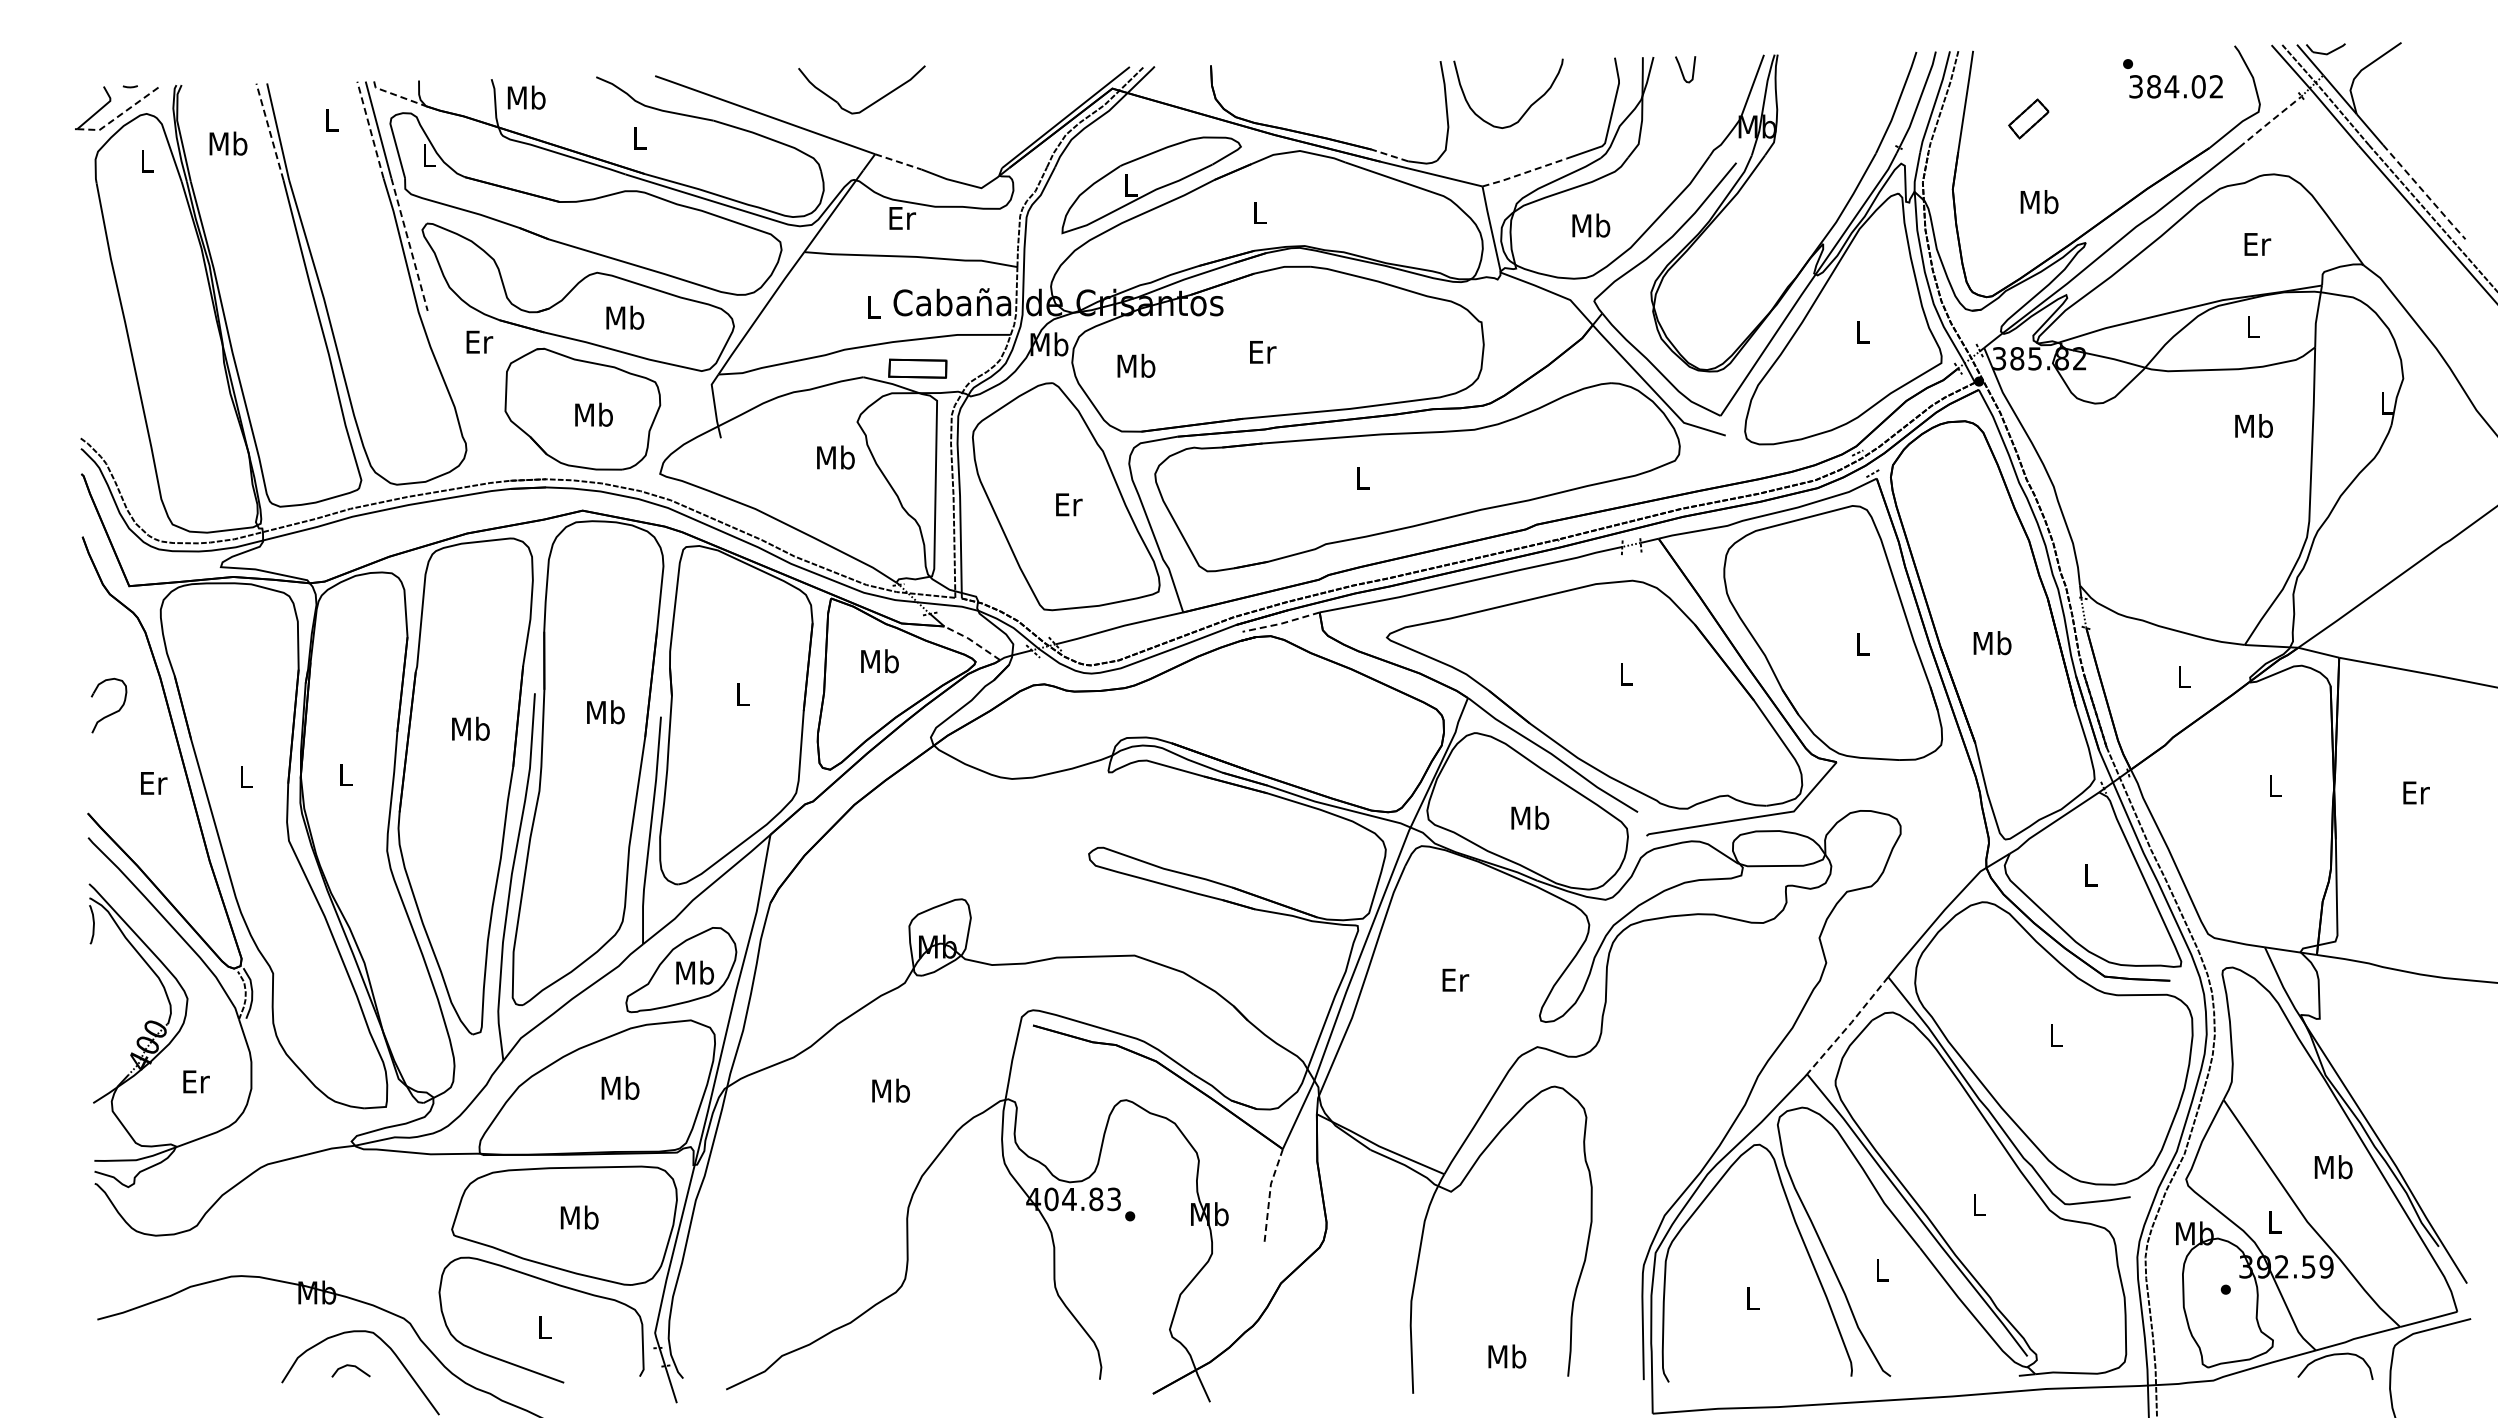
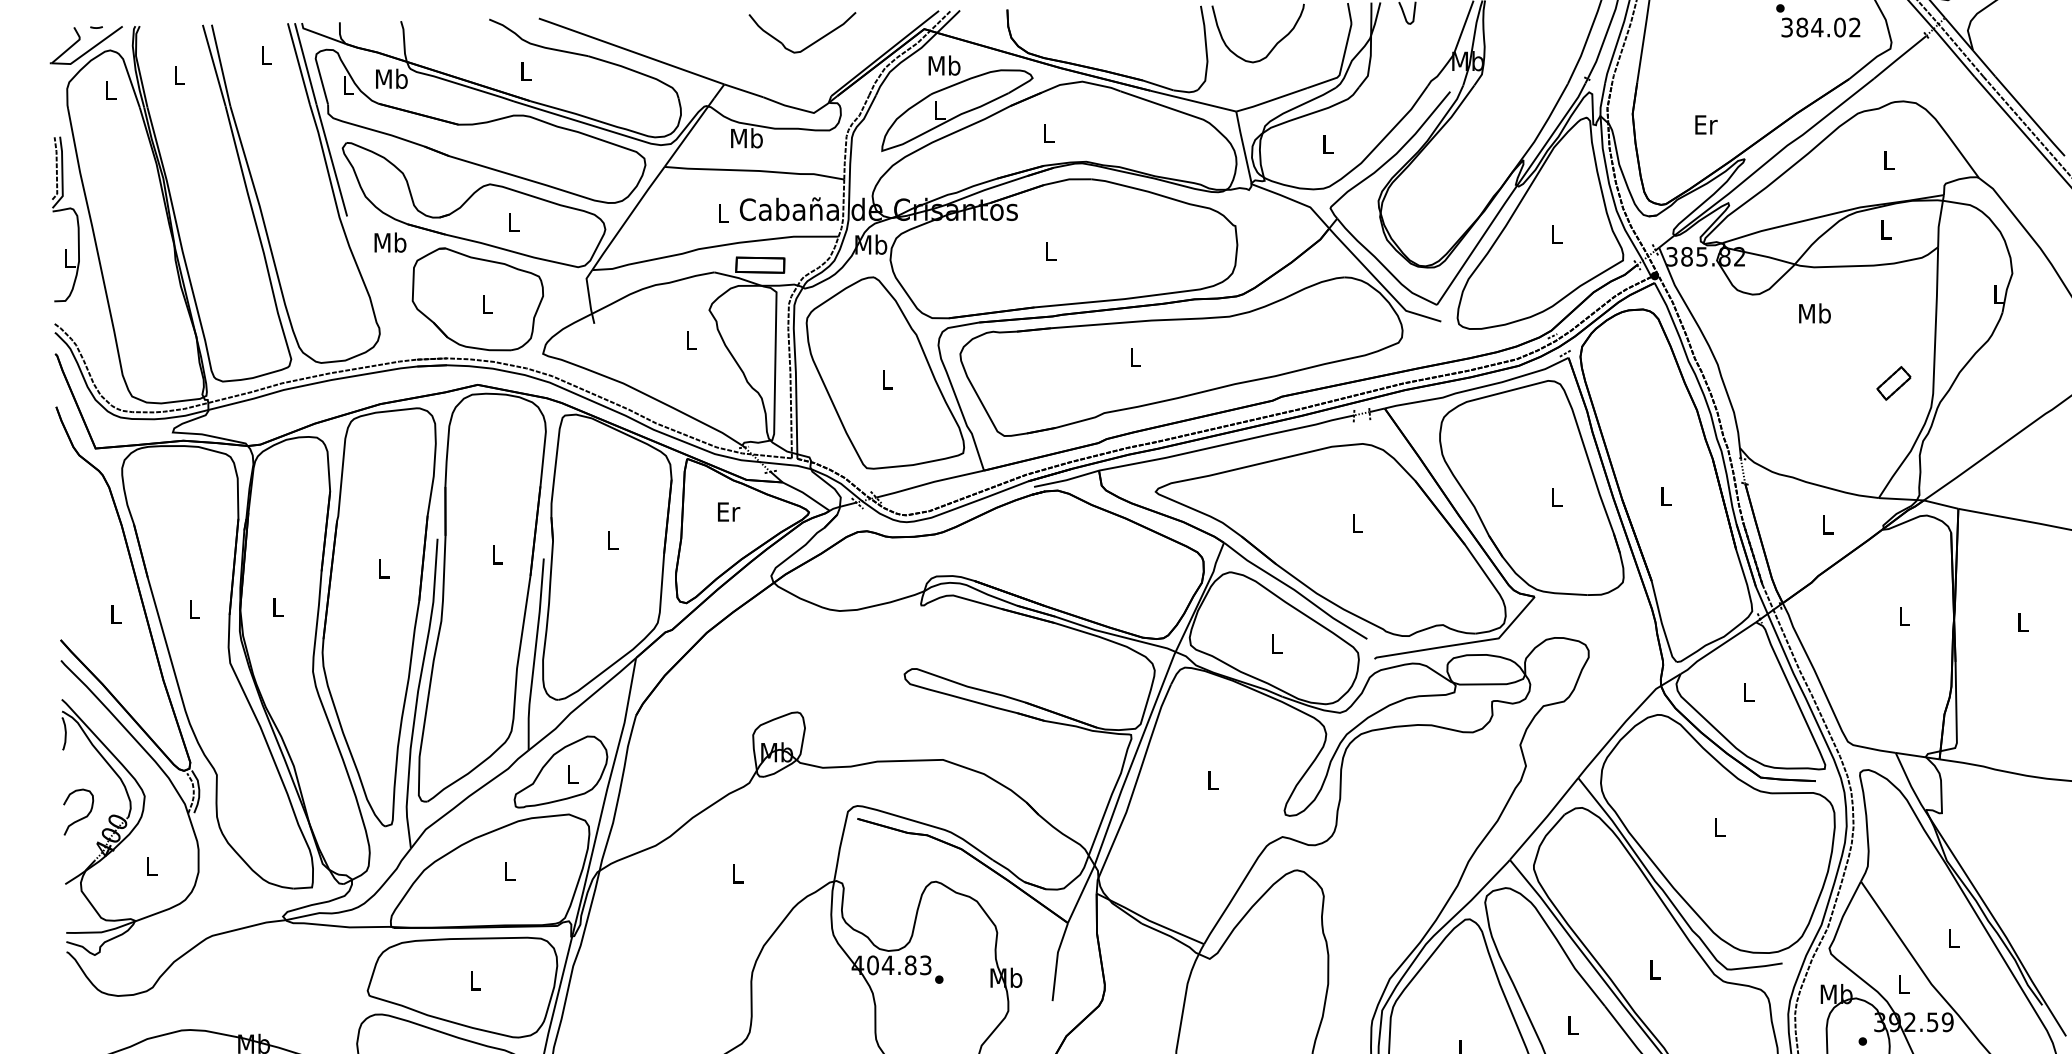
line: (397, 95) -> (321, 34), dashed -> solid
text: (526, 97) -> (391, 78), moved
part: (871, 103) -> (810, 44), moved
line: (121, 114) -> (89, 50), dashed -> solid
part: (2028, 118) -> (1893, 383), moved
line: (2269, 122) -> (1899, 57), dashed -> solid
line: (370, 129) -> (298, 63), dashed -> solid
line: (269, 131) -> (213, 65), dashed -> solid
text: (228, 143) -> (179, 75), Mb -> L
line: (1389, 155) -> (1157, 85), dashed -> solid
line: (898, 162) -> (744, 91), dashed -> solid
line: (1524, 173) -> (1271, 100), dashed -> solid
line: (2424, 193) -> (2030, 117), dashed -> solid
text: (2039, 202) -> (1705, 125), Mb -> Er
text: (901, 218) -> (746, 138), Er -> Mb
text: (1591, 225) -> (1328, 144), Mb -> L
line: (409, 244) -> (331, 160), dashed -> solid
text: (2257, 244) -> (1889, 160), Er -> L
part: (89, 304) -> (62, 211), added
text: (625, 317) -> (513, 222), Mb -> L
text: (478, 341) -> (389, 242), Er -> Mb
text: (1263, 352) -> (1051, 251), Er -> L
text: (1136, 365) -> (944, 65), moved
text: (593, 414) -> (486, 303), Mb -> L
text: (2253, 425) -> (1814, 313), moved
text: (835, 457) -> (690, 340), Mb -> L
text: (1069, 504) -> (888, 379), Er -> L
line: (1281, 623) -> (1066, 479), dashed -> solid
line: (972, 641) -> (806, 495), dashed -> solid
text: (1992, 643) -> (1666, 496), Mb -> L
text: (879, 661) -> (727, 511), Mb -> Er
part: (112, 712) -> (81, 817), moved
text: (605, 712) -> (497, 554), Mb -> L
text: (470, 728) -> (383, 568), Mb -> L
text: (154, 783) -> (116, 614), Er -> L
text: (2416, 792) -> (2023, 622), Er -> L
text: (1530, 817) -> (1276, 643), Mb -> L
text: (695, 972) -> (572, 774), Mb -> L
text: (1455, 979) -> (1213, 780), Er -> L
line: (1848, 1026) -> (1544, 819), dashed -> solid
text: (196, 1081) -> (152, 866), Er -> L
text: (620, 1087) -> (509, 871), Mb -> L
text: (890, 1090) -> (737, 873), Mb -> L
text: (2333, 1167) -> (1953, 938), Mb -> L
line: (1269, 1194) -> (1056, 961), dashed -> solid
text: (579, 1217) -> (475, 980), Mb -> L

